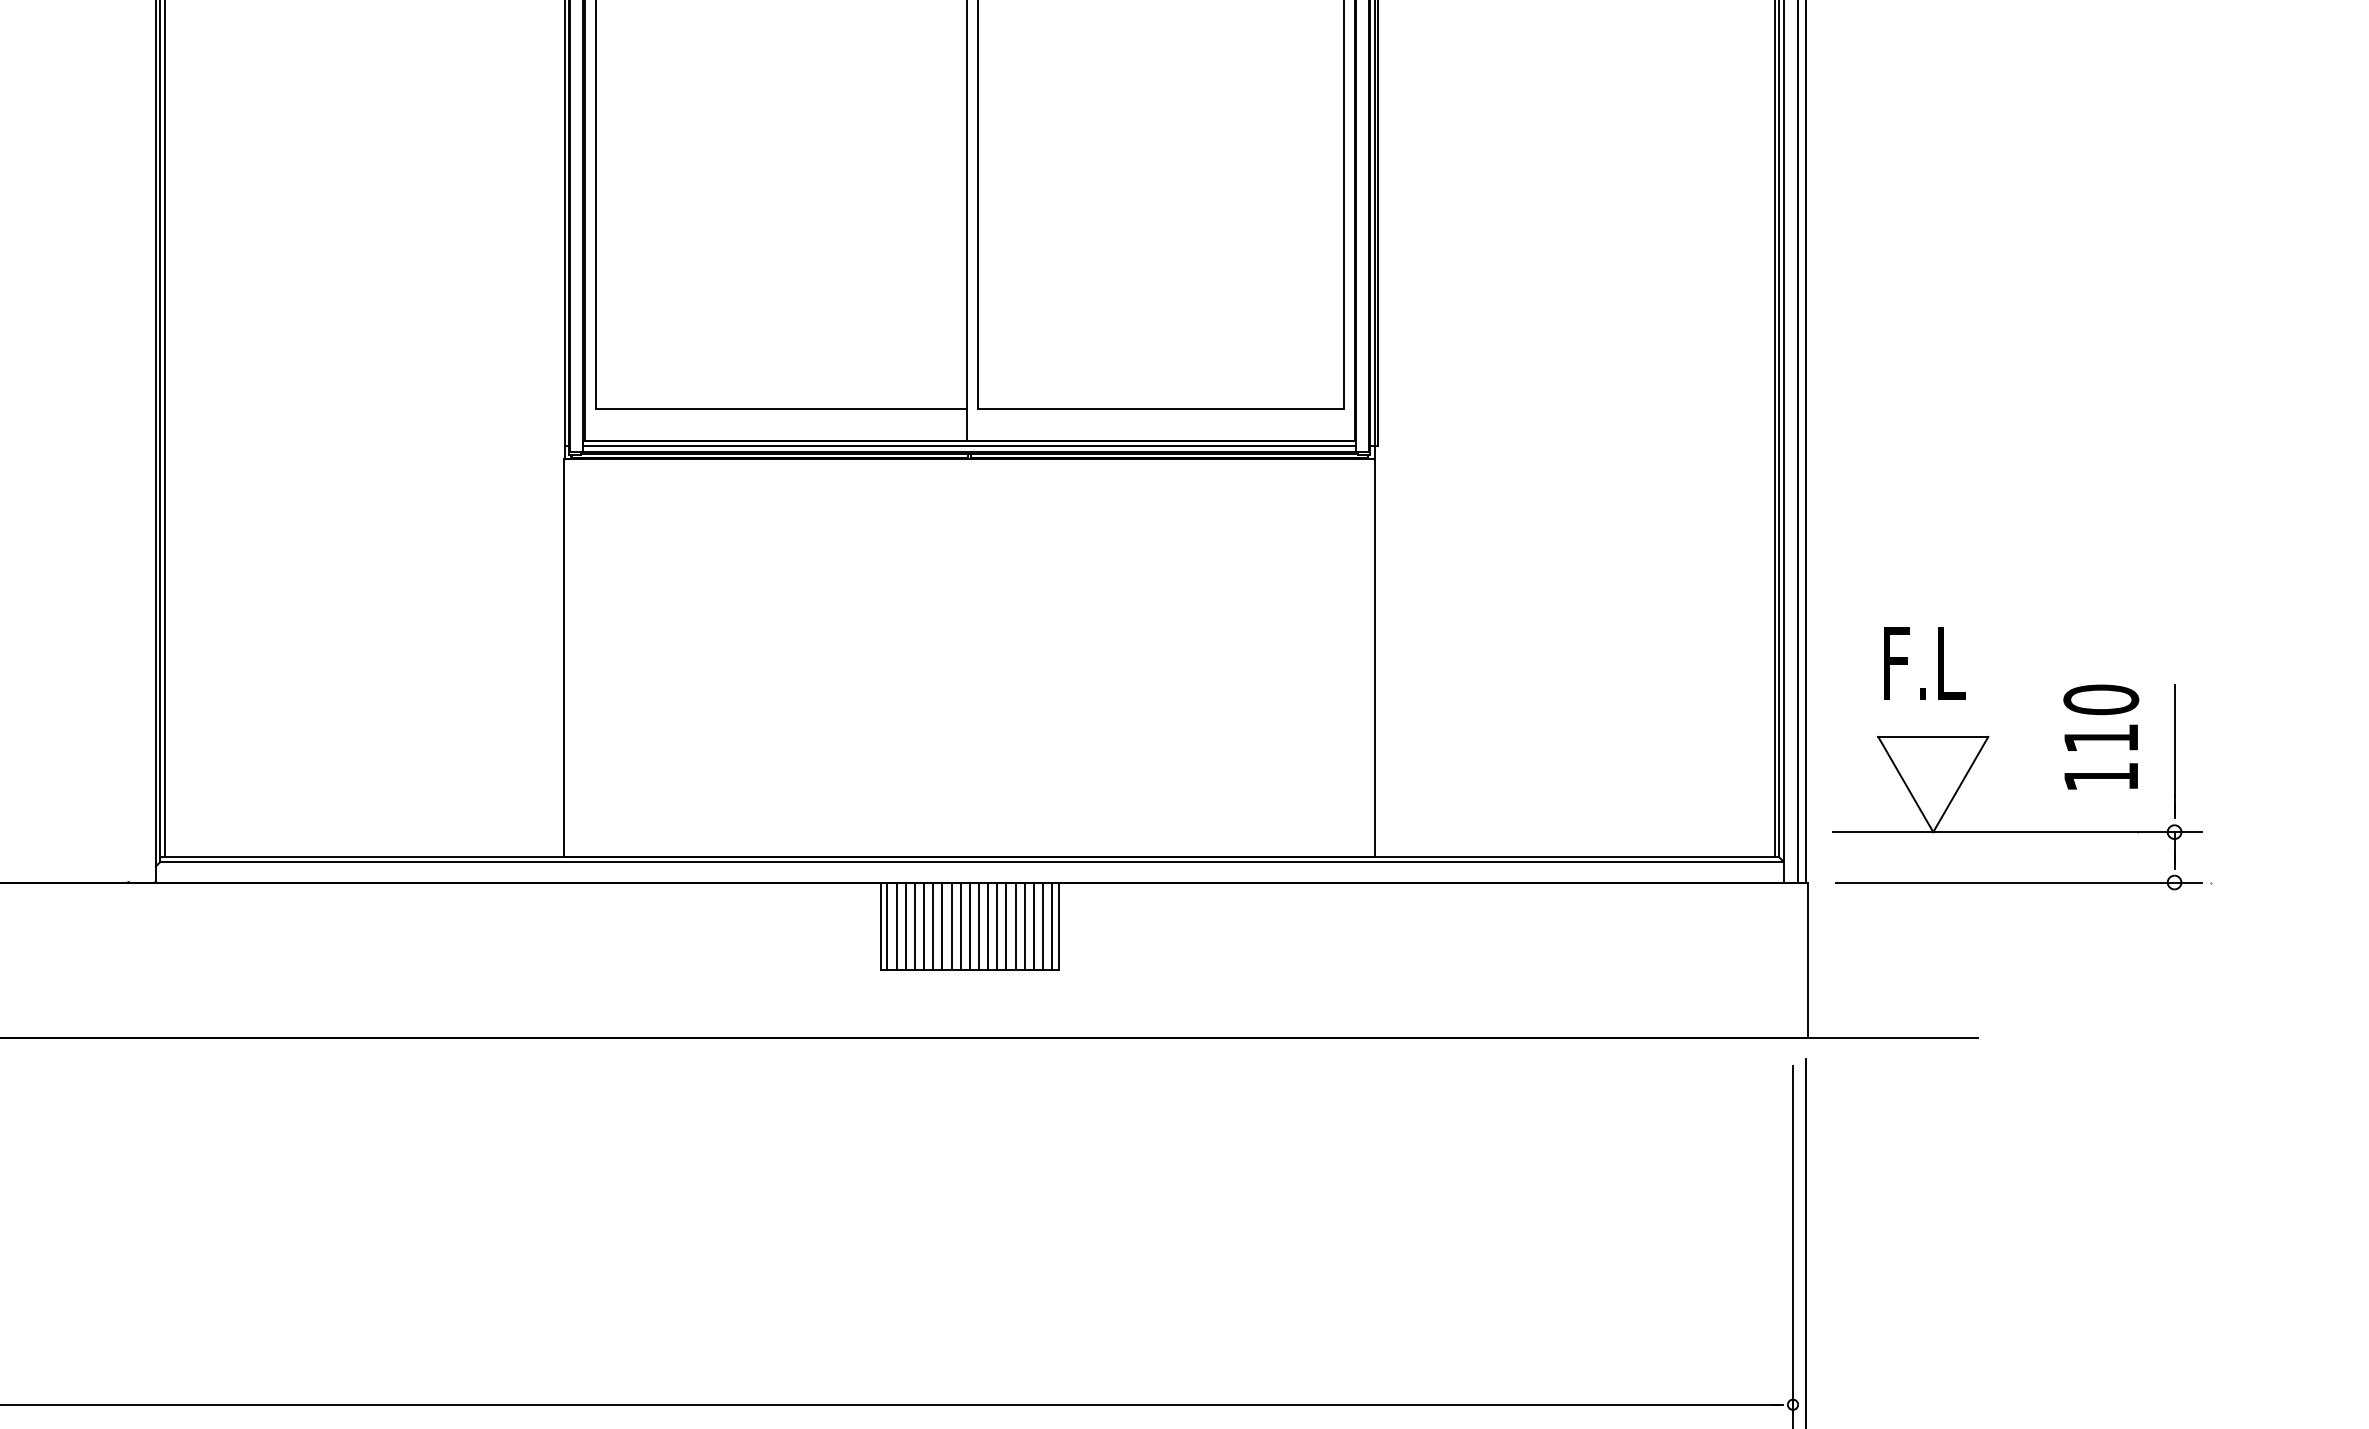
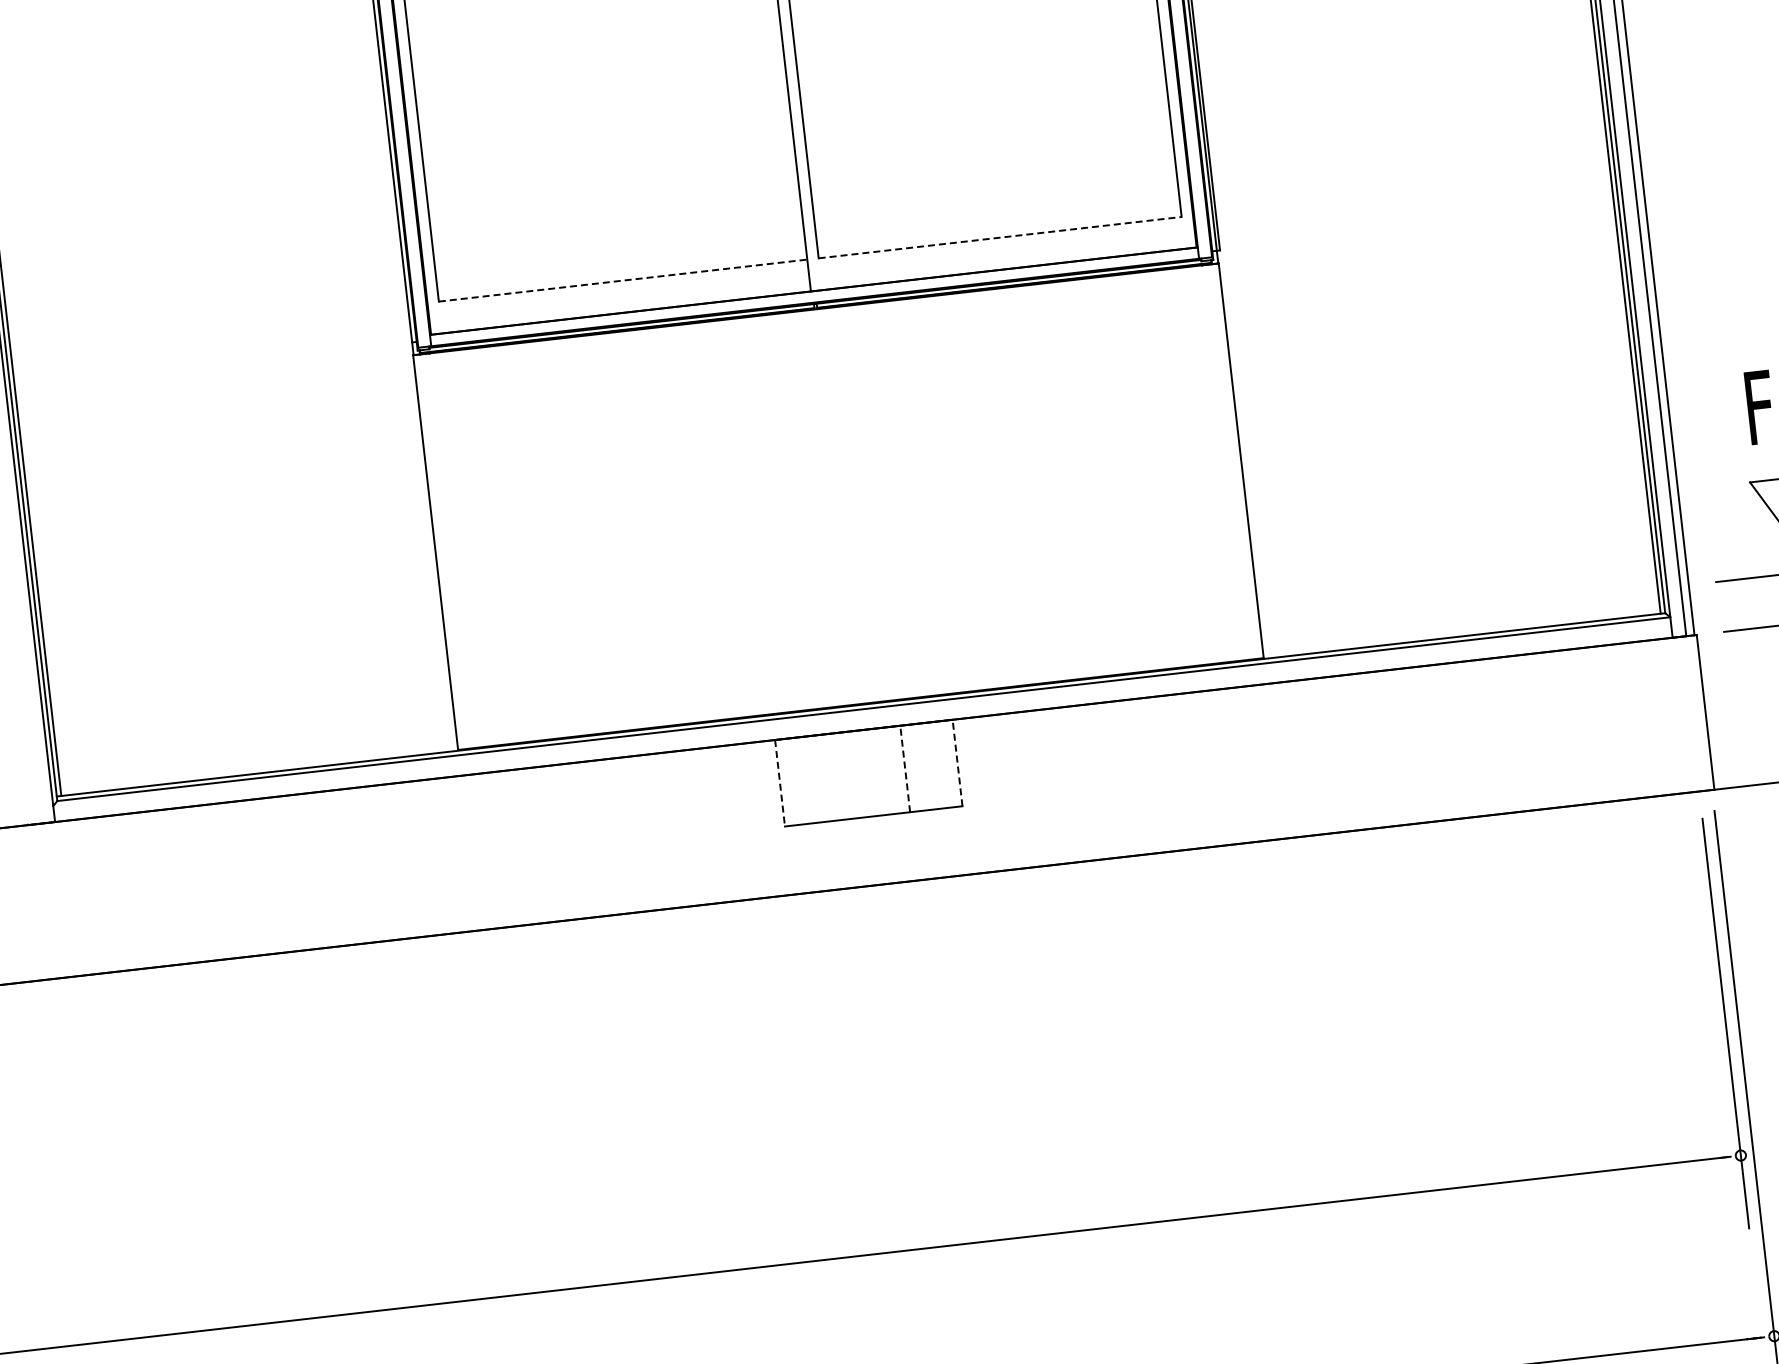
line: (781, 408) -> (623, 280), solid -> dashed
line: (1160, 408) -> (999, 237), solid -> dashed
line: (969, 445) -> (814, 295), removed
line: (887, 925) -> (786, 781), removed
line: (896, 925) -> (795, 780), removed
line: (905, 925) -> (804, 779), removed
line: (914, 925) -> (813, 778), removed
line: (924, 925) -> (823, 777), removed
line: (933, 925) -> (832, 776), removed
line: (942, 925) -> (841, 775), removed
line: (951, 925) -> (850, 774), removed
line: (960, 925) -> (859, 773), removed
line: (969, 925) -> (868, 772), removed
line: (978, 925) -> (877, 771), removed
line: (988, 925) -> (887, 770), removed
line: (997, 925) -> (896, 769), removed
line: (1015, 925) -> (914, 767), removed
line: (1024, 925) -> (923, 766), removed
line: (1033, 925) -> (932, 765), removed
line: (1043, 925) -> (941, 764), removed
line: (1052, 925) -> (950, 763), removed
line: (880, 926) -> (780, 783), solid -> dashed
line: (1006, 926) -> (905, 769), solid -> dashed
line: (1059, 926) -> (957, 763), solid -> dashed

